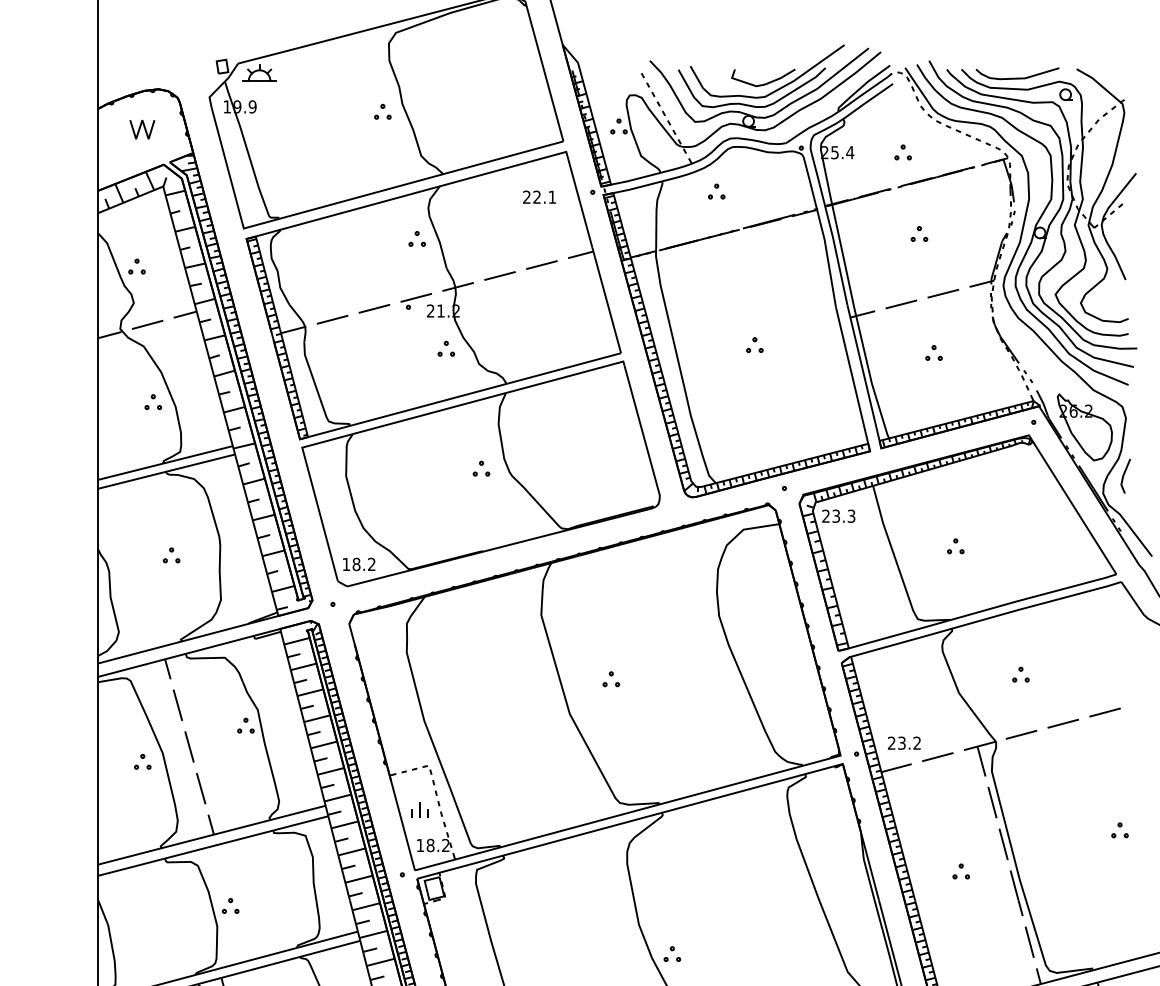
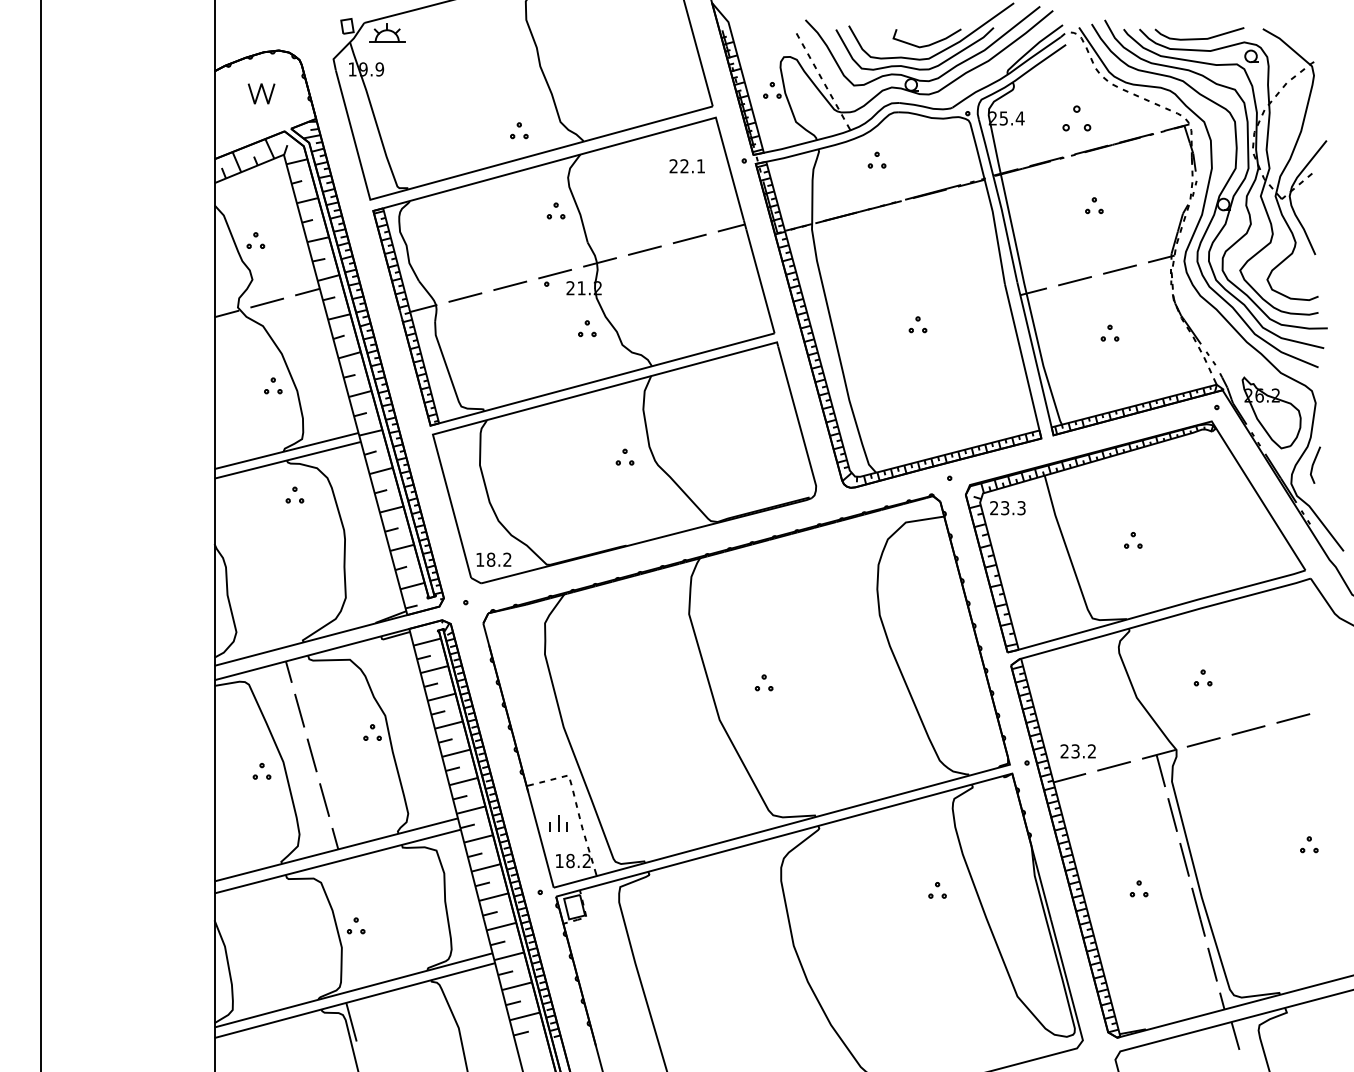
part: (383, 111) -> (519, 130), moved
part: (902, 151) -> (1076, 117), size x1.6
part: (171, 554) -> (294, 494), moved
part: (672, 954) -> (937, 890), moved

